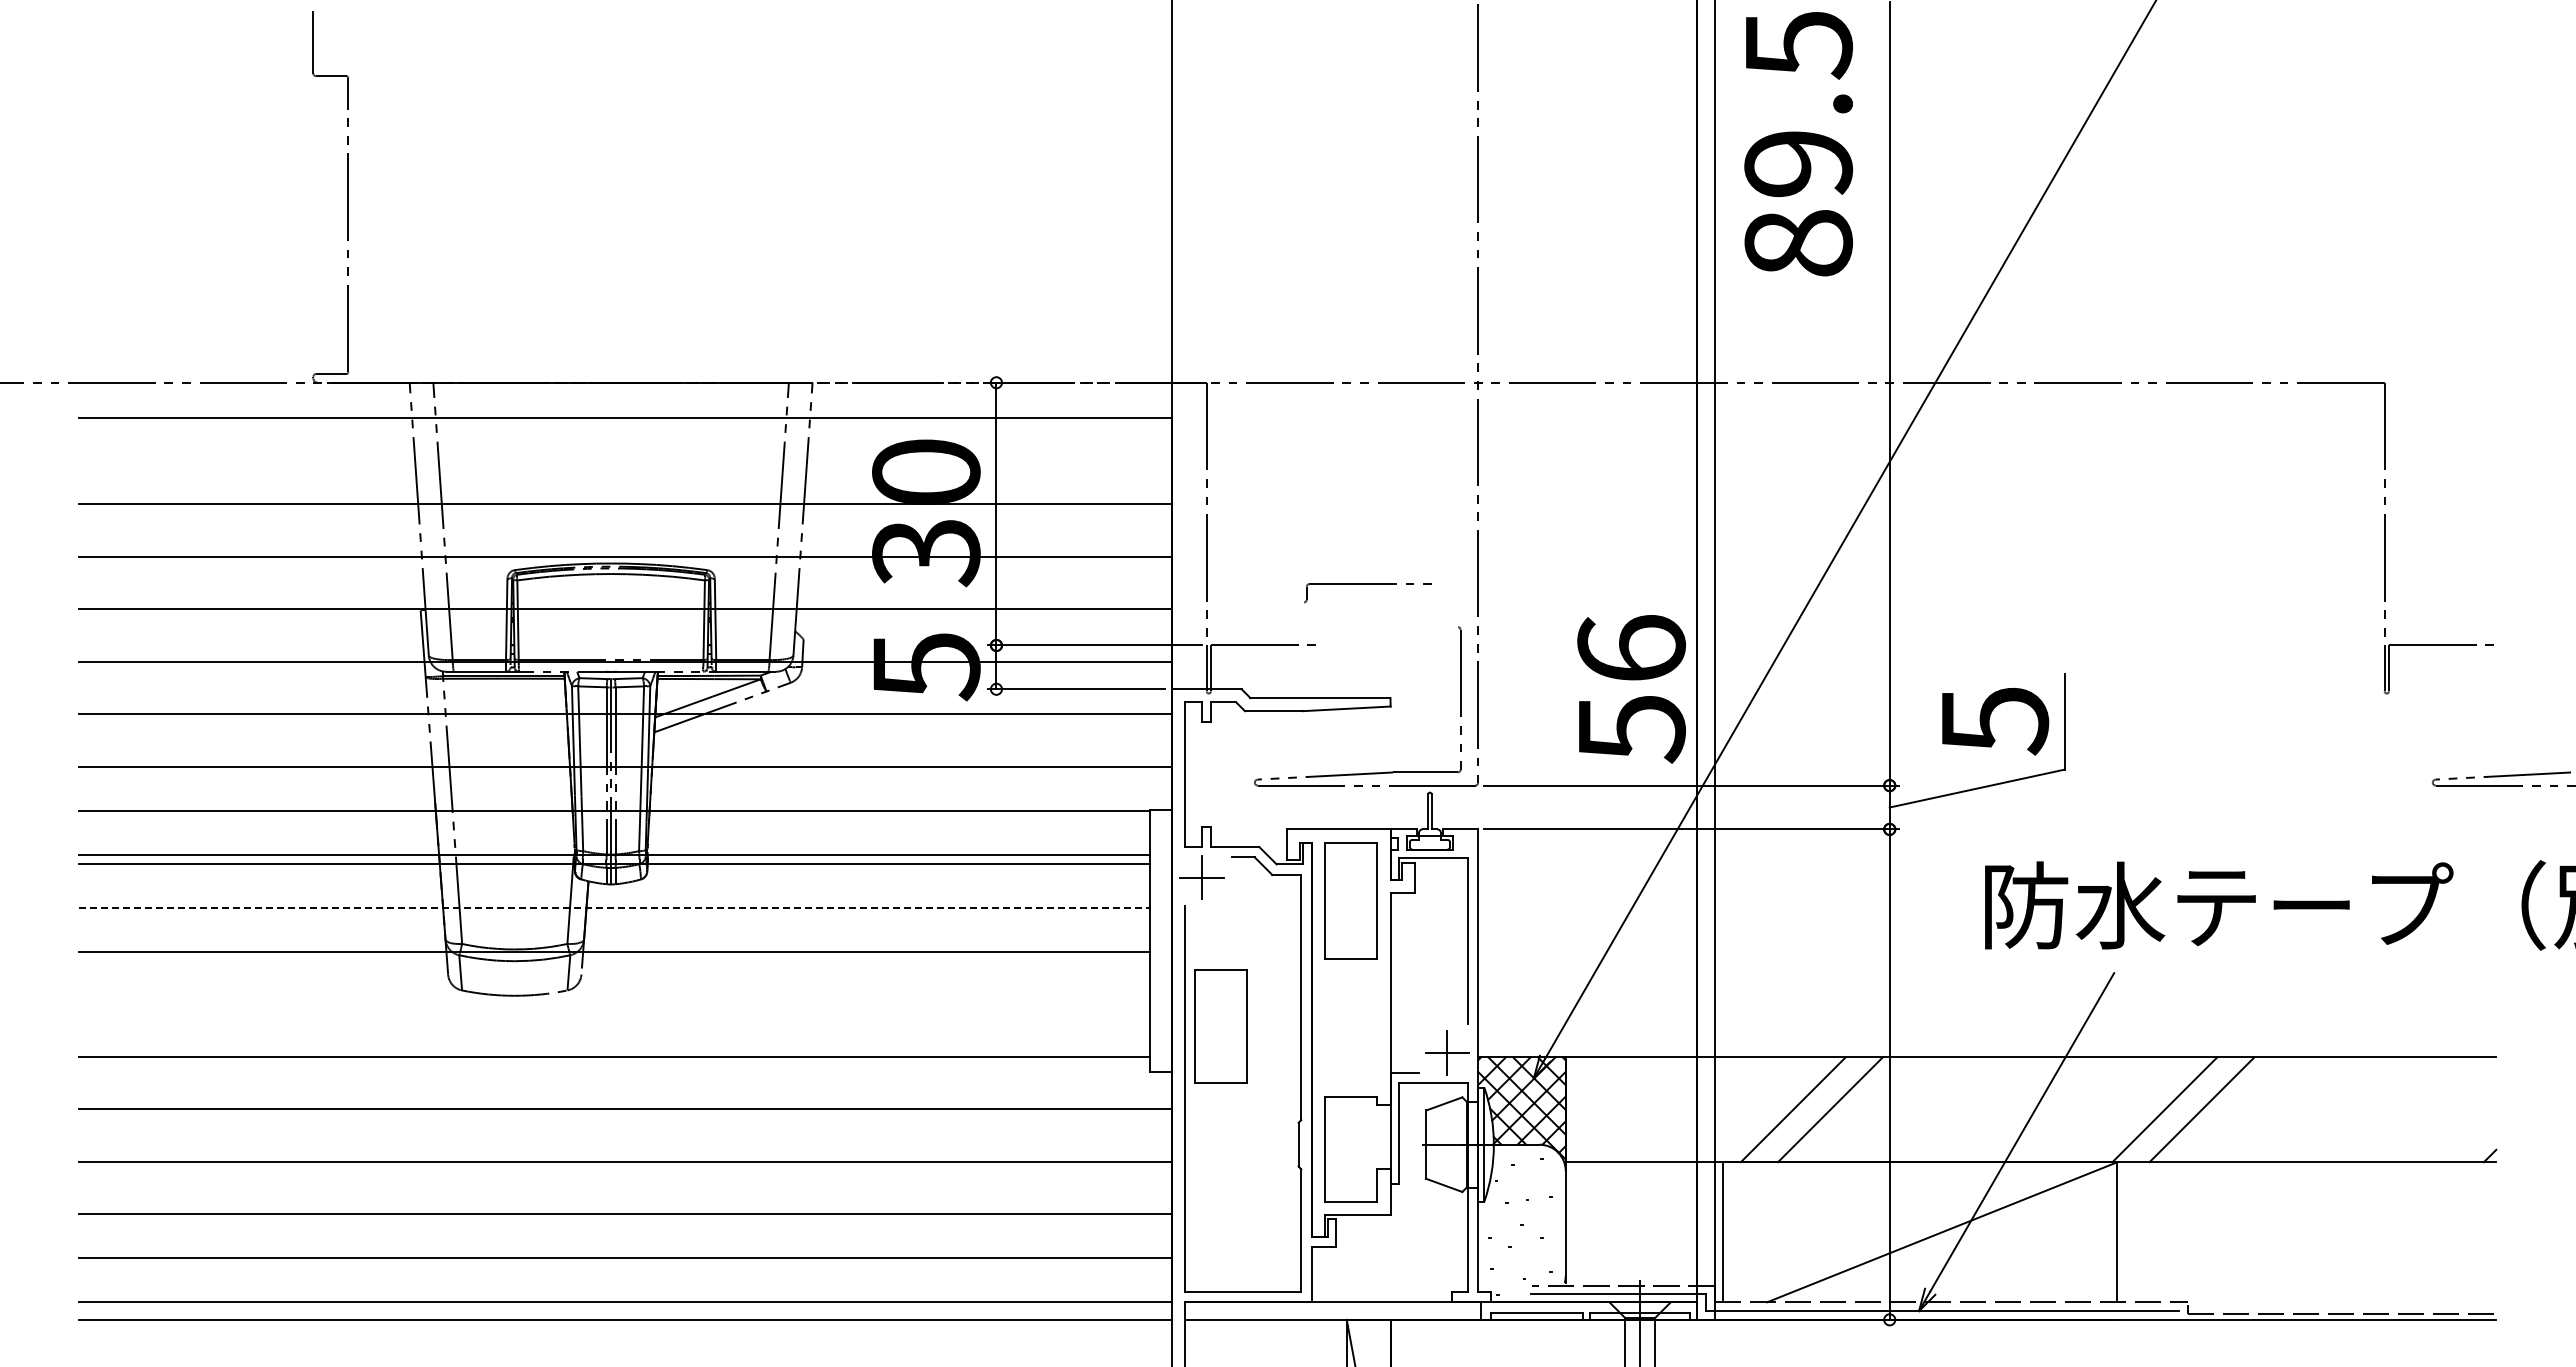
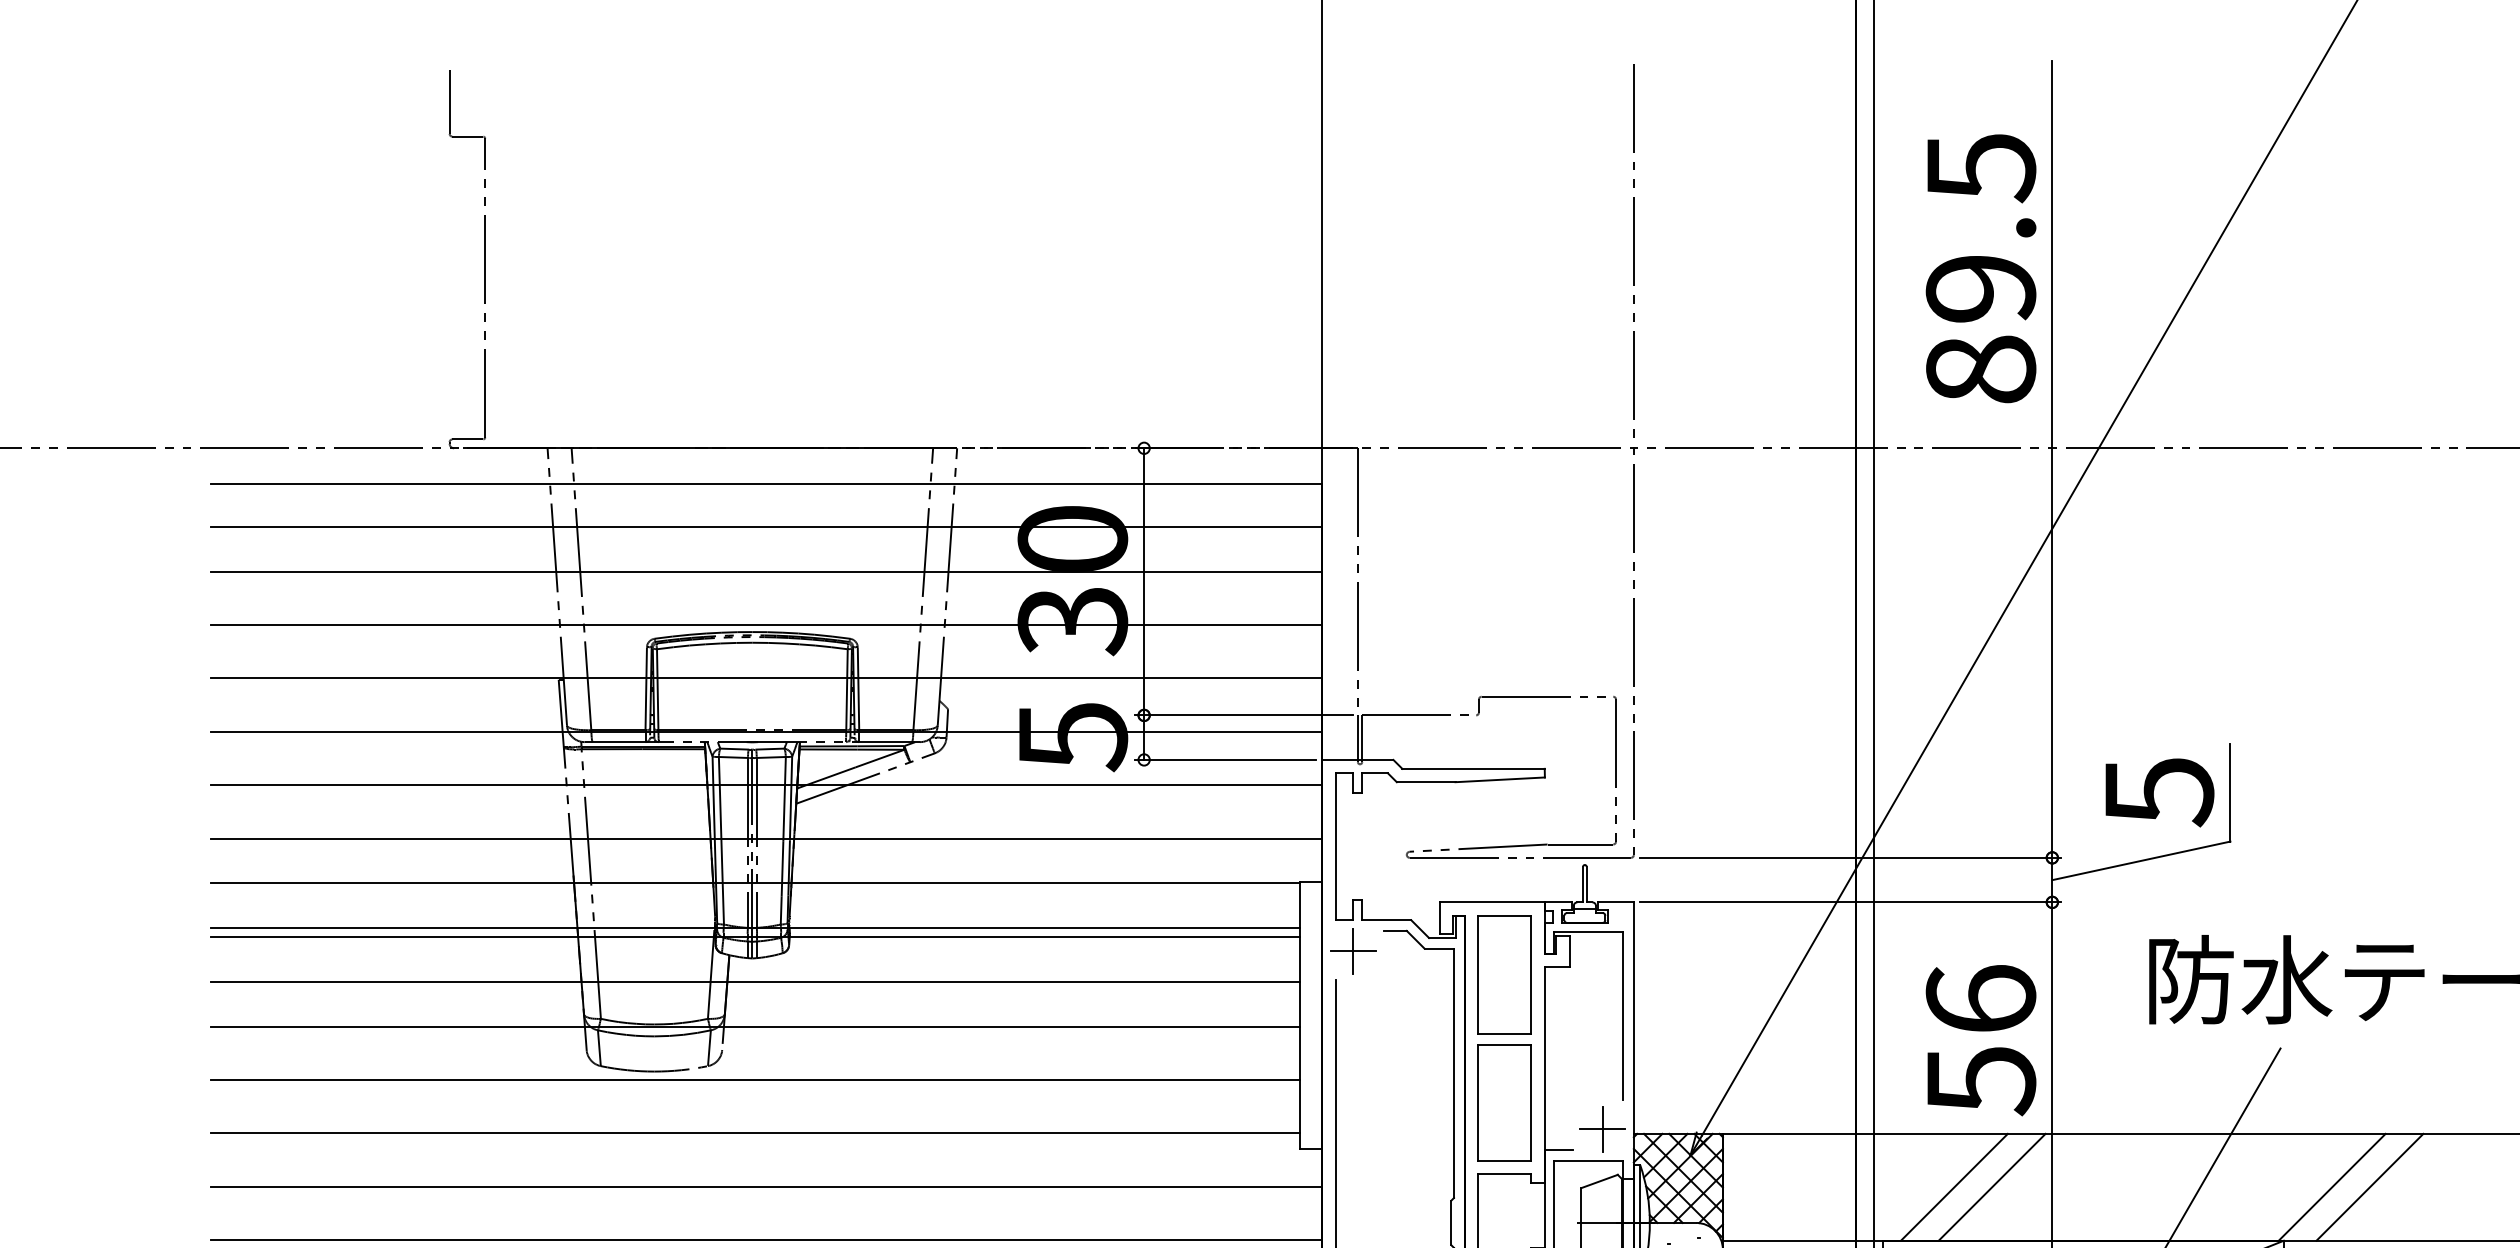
text: (1798, 144) -> (1980, 269), moved
line: (624, 460) -> (765, 527), added
part: (1367, 584) -> (1540, 697), moved
text: (1631, 689) -> (1980, 1040), moved
line: (614, 907) -> (755, 981), dashed -> solid
line: (613, 1004) -> (754, 1080), added
part: (1220, 1026) -> (1504, 1102), moved

